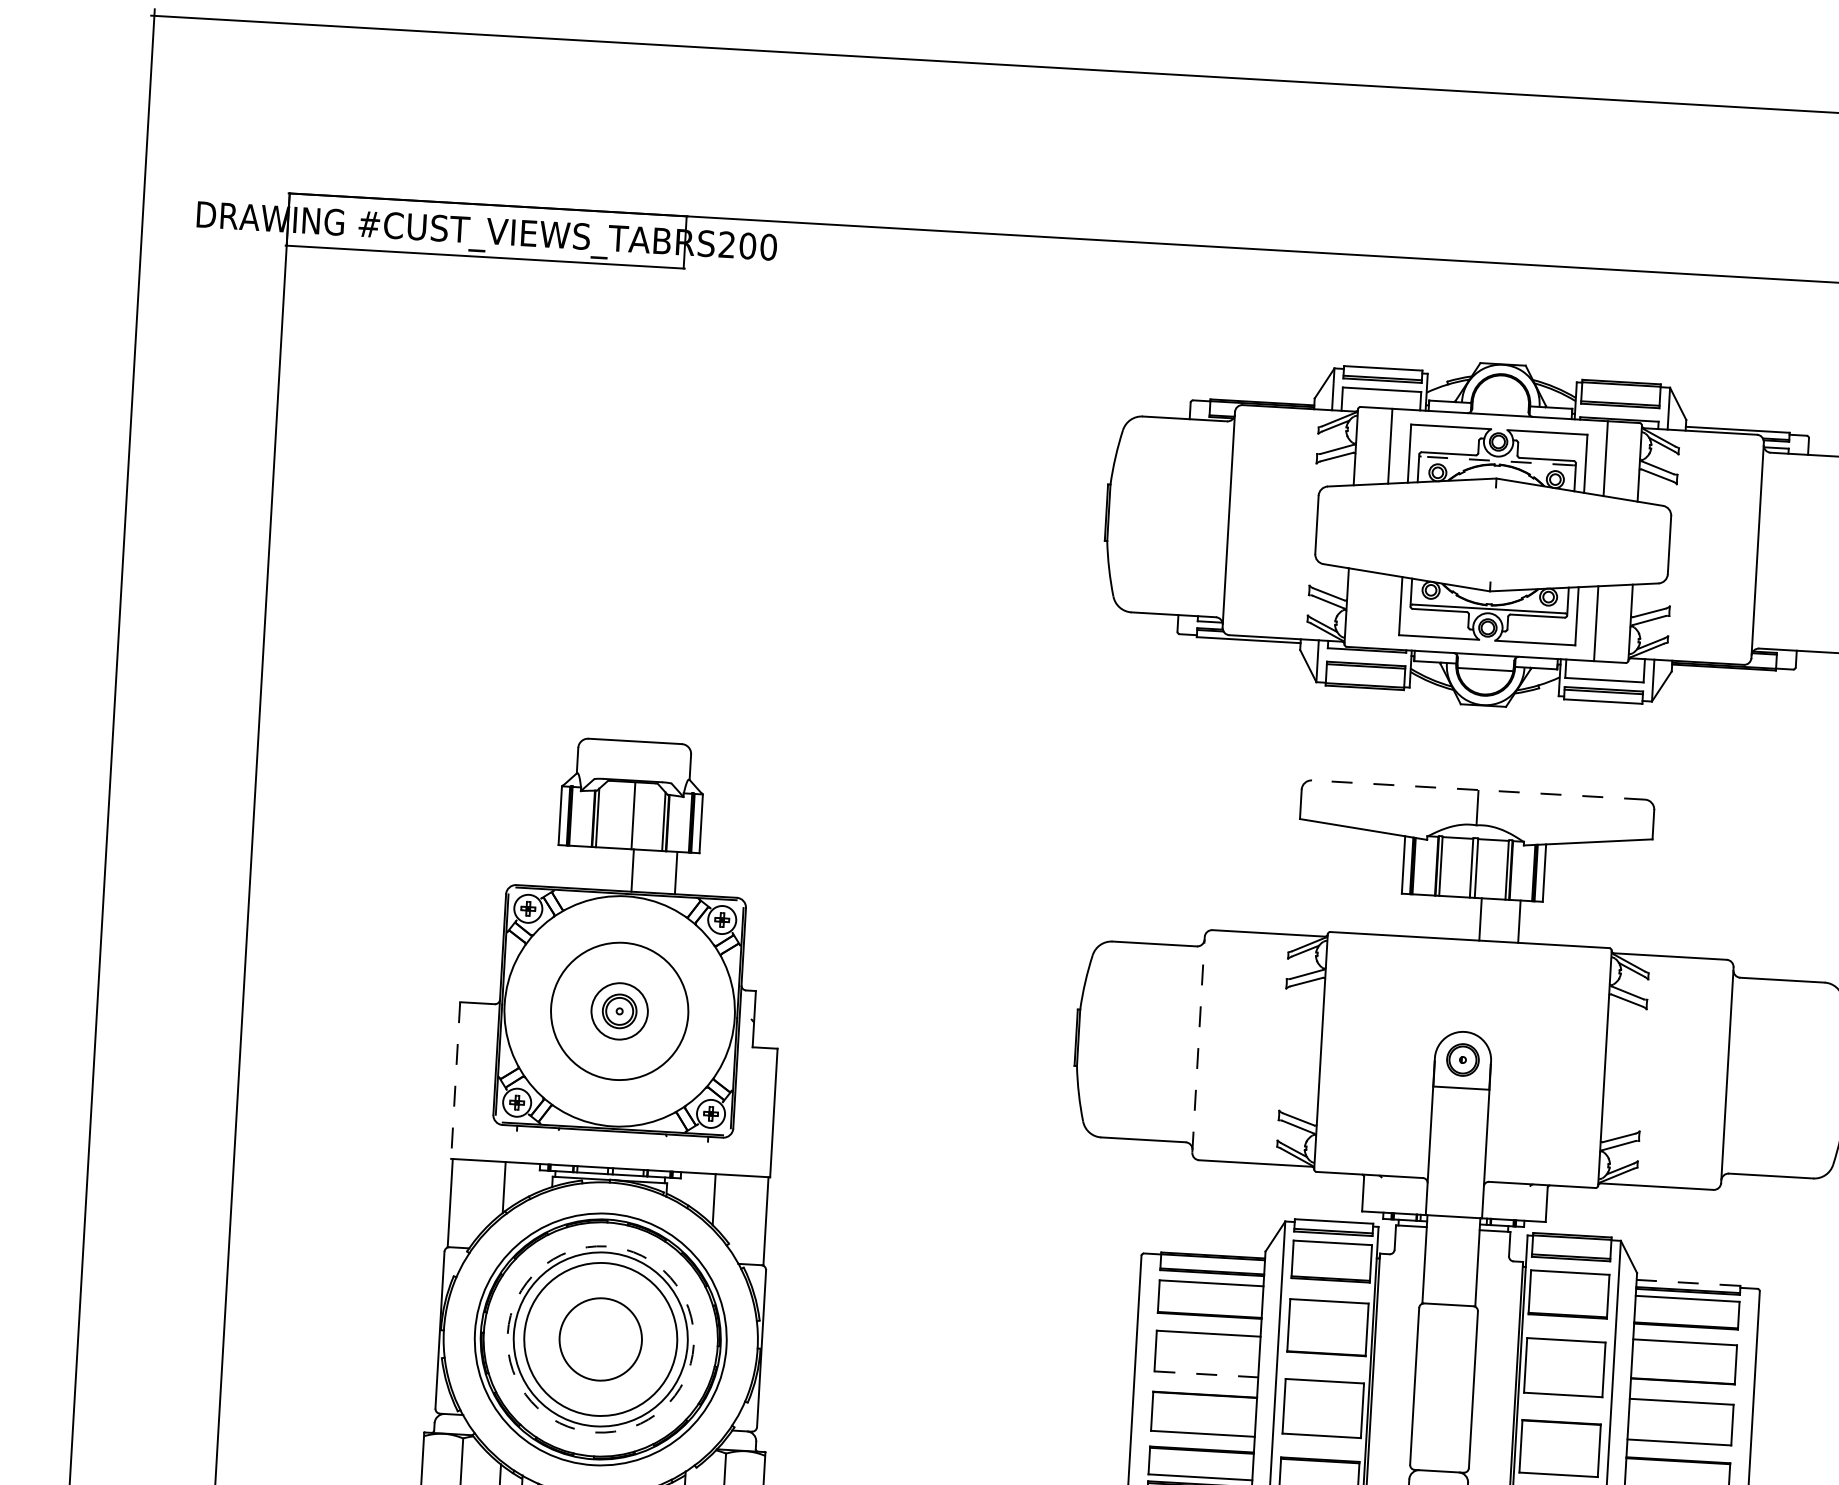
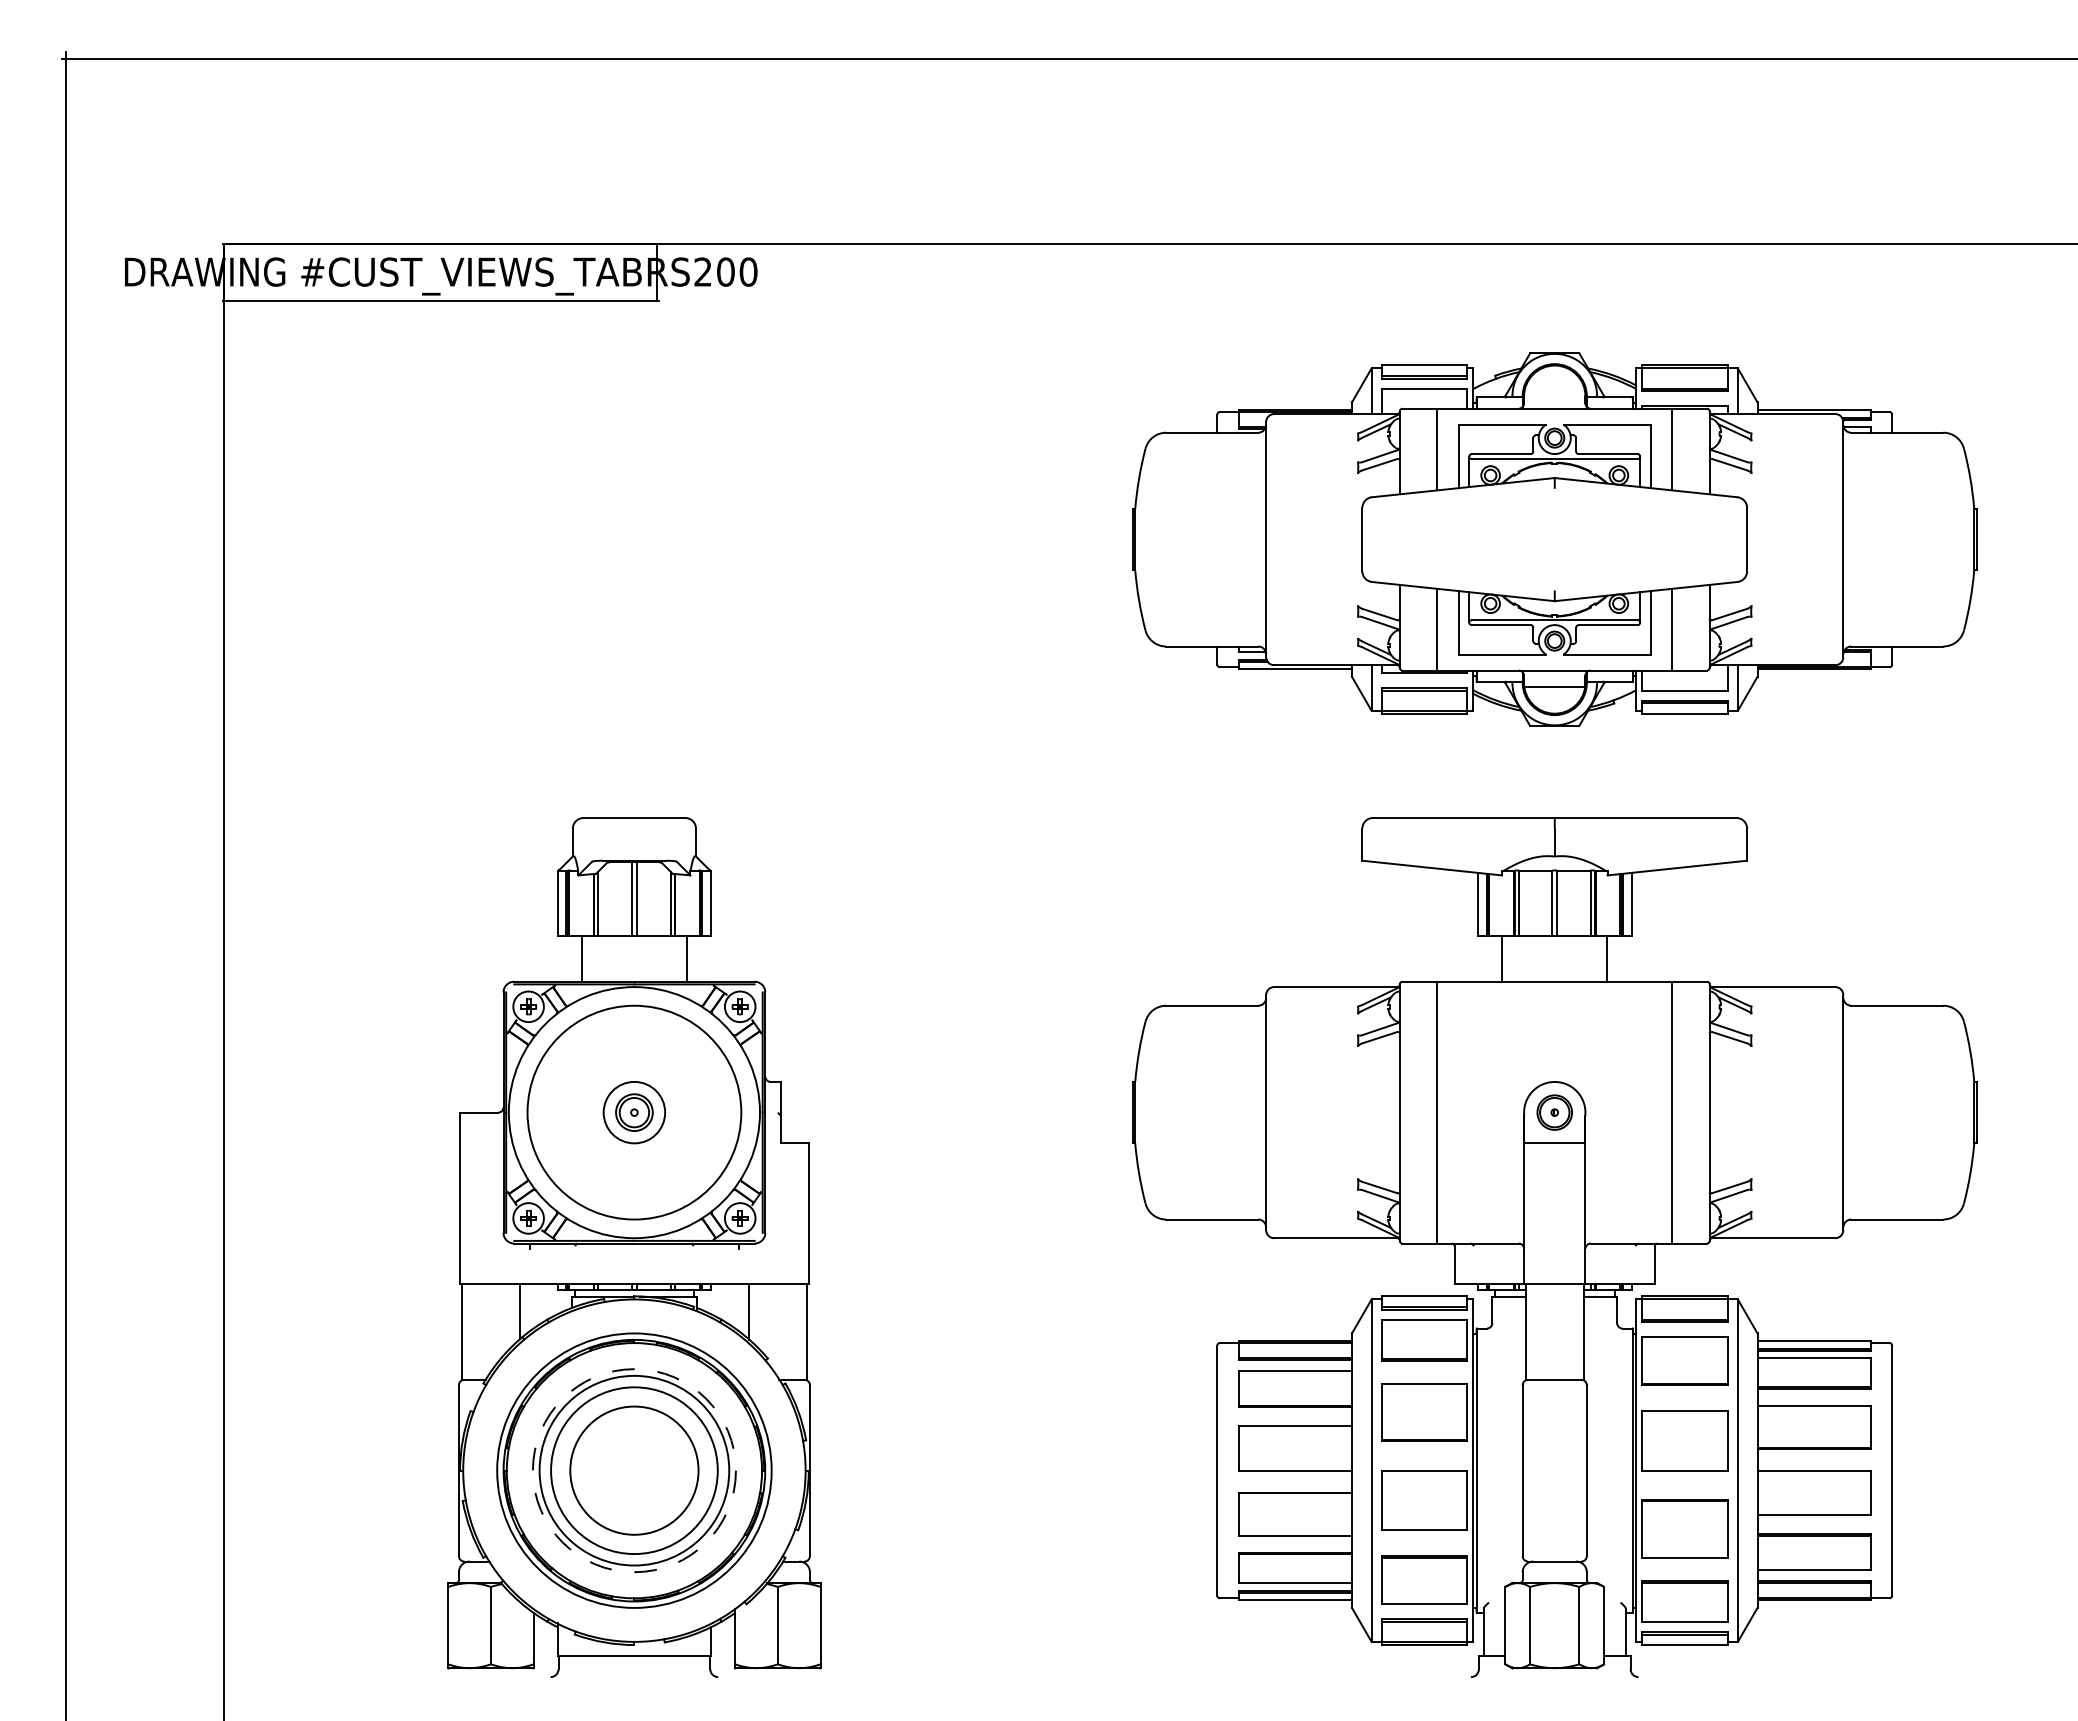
line: (1497, 460) -> (1554, 458), dashed -> solid
line: (1381, 611) -> (1437, 629), added
line: (1478, 789) -> (1554, 817), dashed -> solid
line: (628, 815) -> (631, 898), added
line: (632, 870) -> (581, 958), moved
line: (1480, 919) -> (1502, 958), moved
circle: (619, 1011) -> (634, 1112), size x1.43
line: (1198, 1044) -> (1266, 1112), dashed -> solid
line: (1355, 1053) -> (1437, 1112), added
line: (1570, 1066) -> (1672, 1112), added
line: (455, 1080) -> (460, 1198), dashed -> solid
line: (1688, 1282) -> (1814, 1340), dashed -> solid
circle: (600, 1339) -> (634, 1470), size x1.43
line: (1206, 1374) -> (1295, 1470), dashed -> solid

